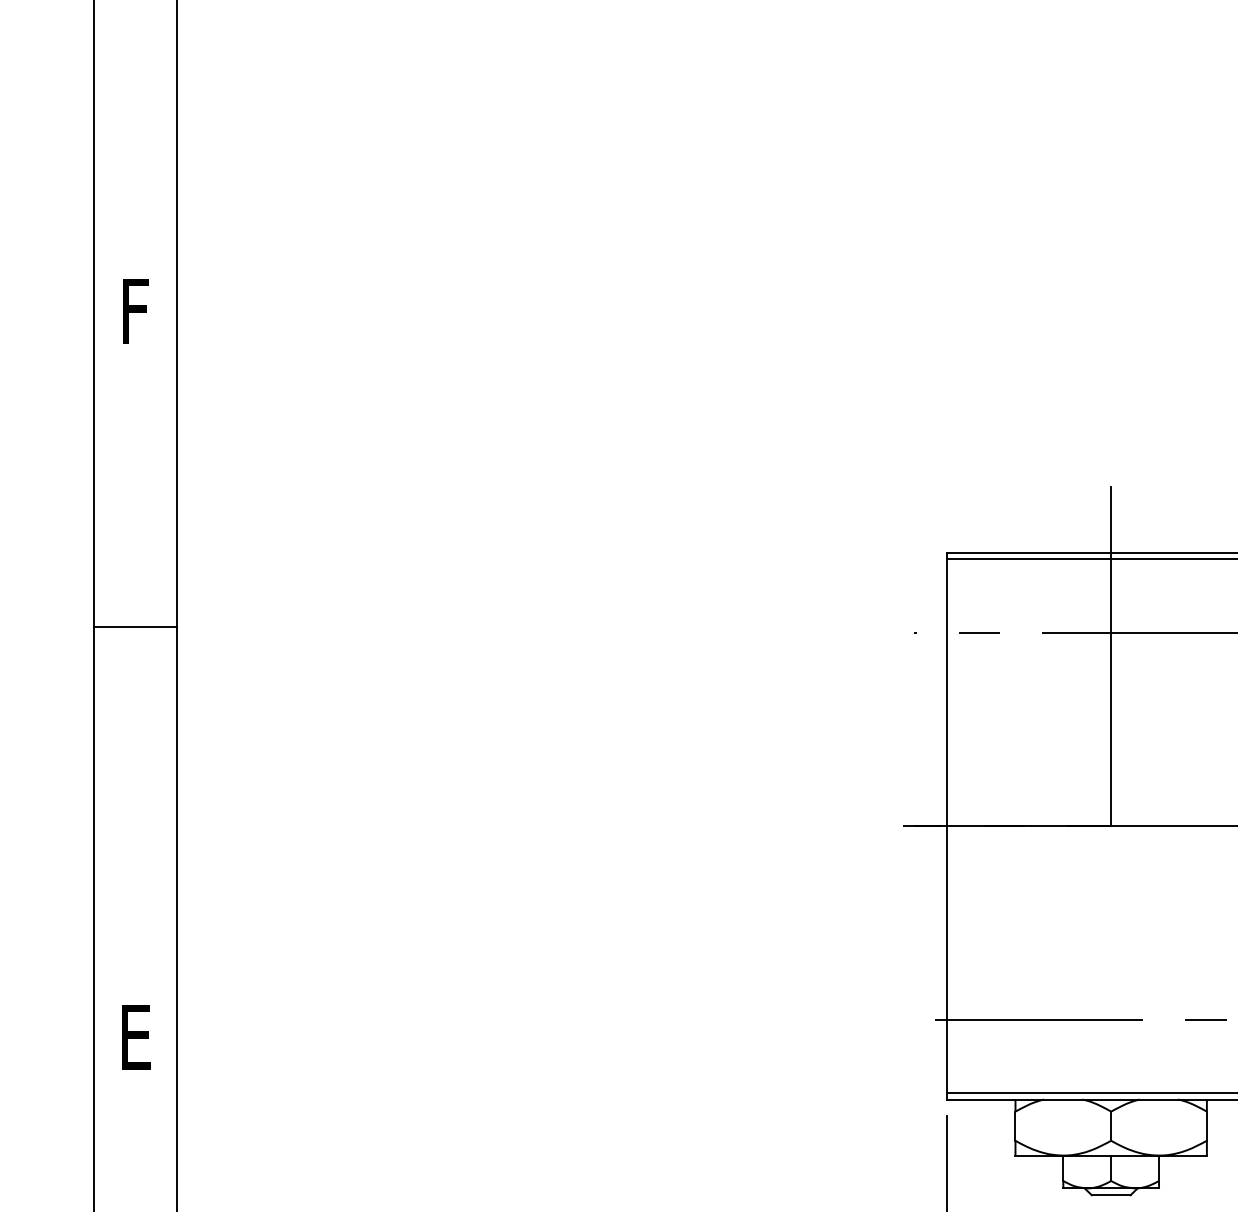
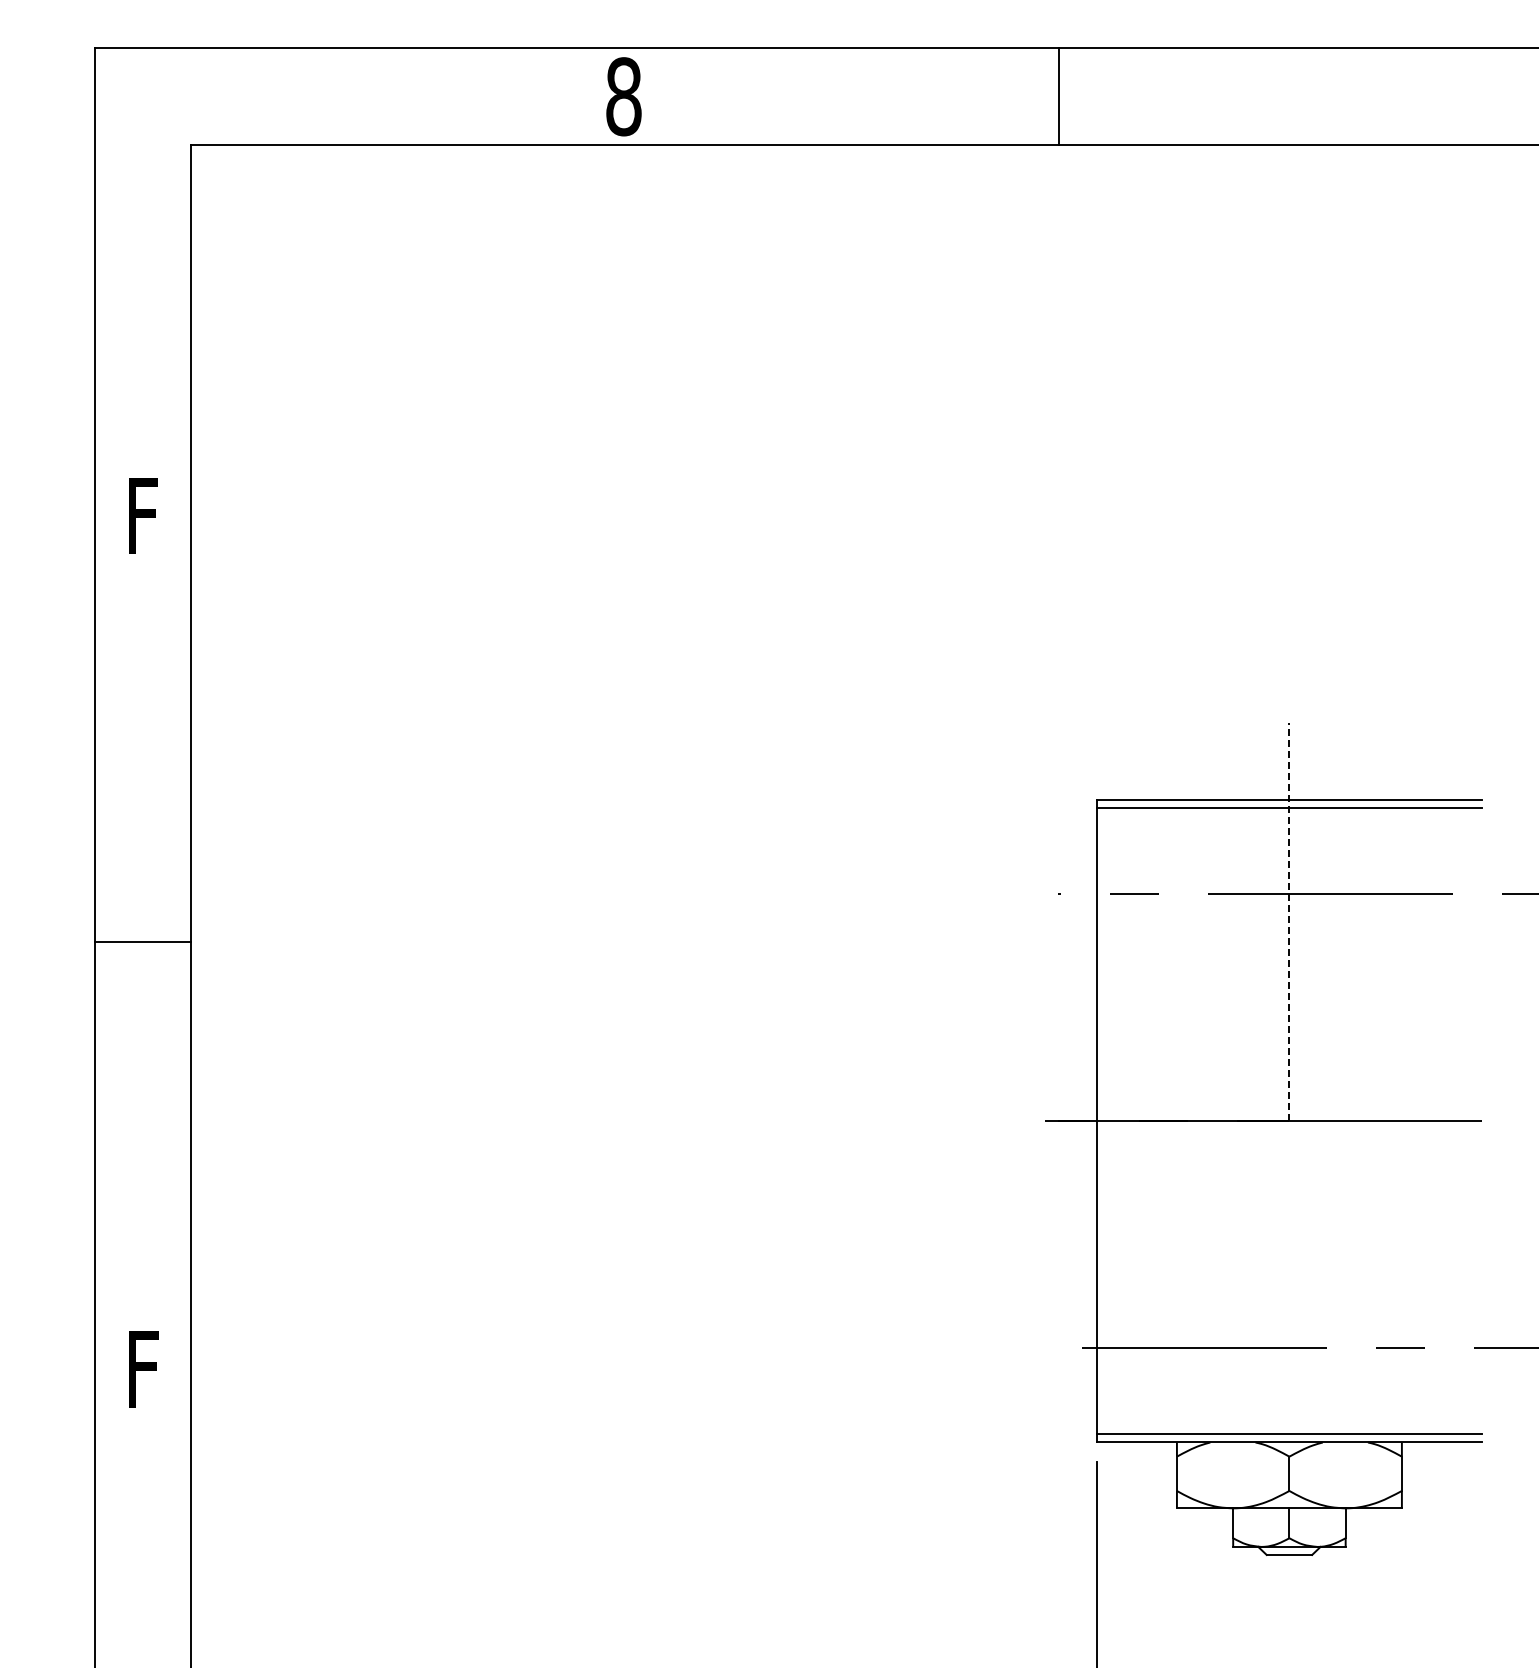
line: (135, 627) -> (142, 942), moved
line: (1111, 656) -> (1289, 921), solid -> dashed
text: (136, 1037) -> (143, 1369), E -> F

